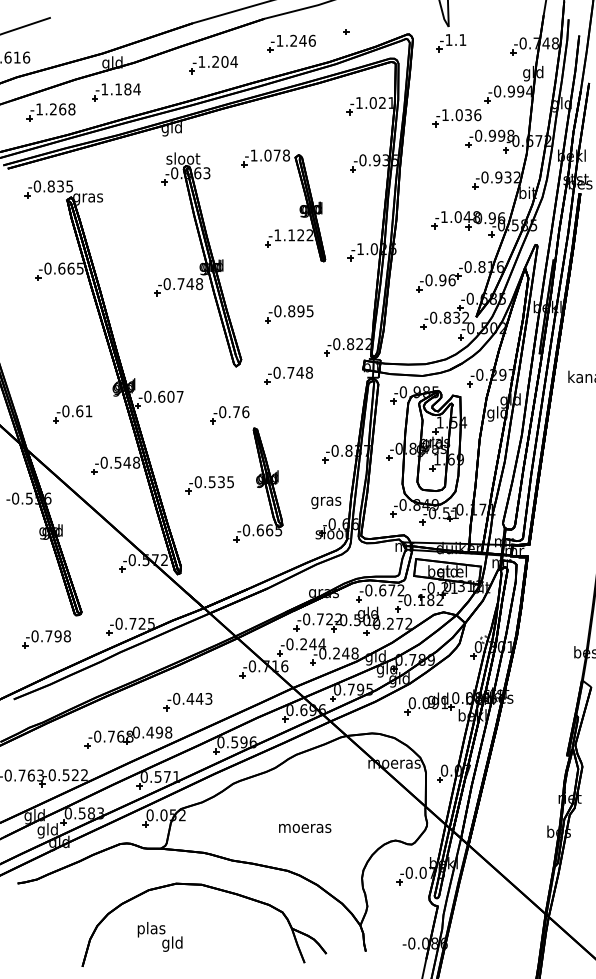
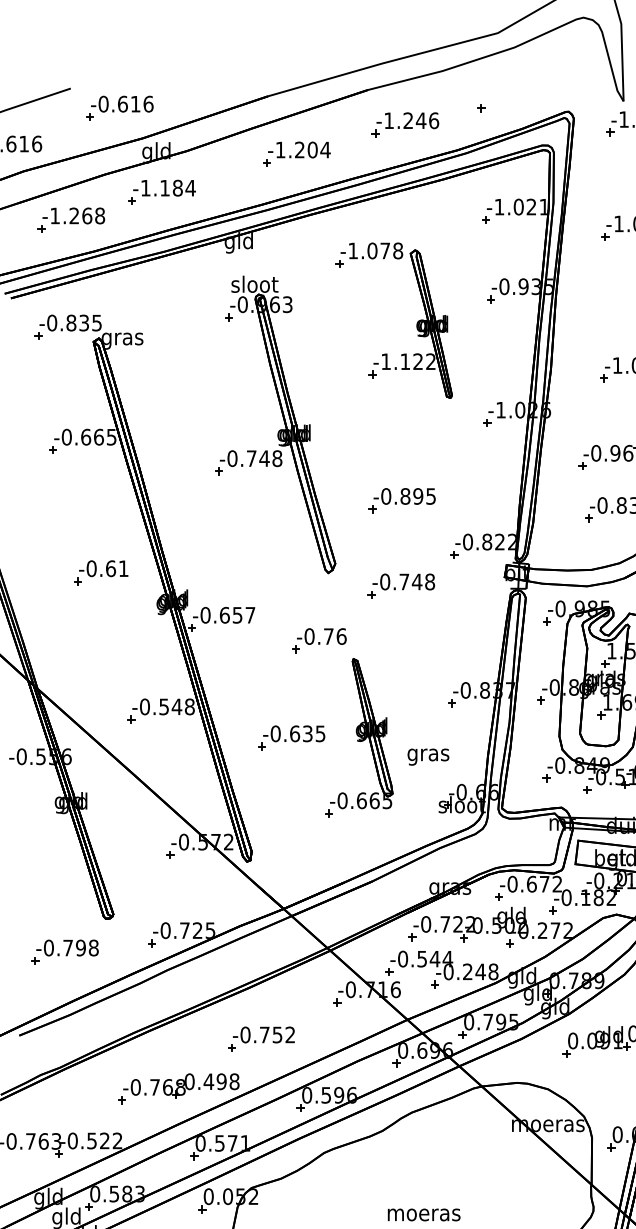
part: (85, 31) -> (118, 107), added
part: (299, 208) -> (416, 324), moved
text: (170, 396) -> (237, 614), -0.607 -> -0.657
part: (72, 414) -> (100, 573), moved
text: (211, 482) -> (294, 734), -0.535 -> -0.635
text: (326, 502) -> (428, 756), moved
text: (303, 644) -> (421, 959), -0.244 -> -0.544
text: (199, 698) -> (277, 1034), -0.443 -> -0.752

